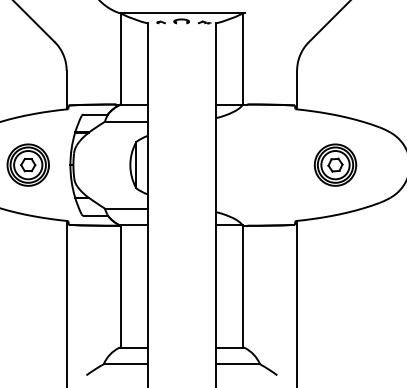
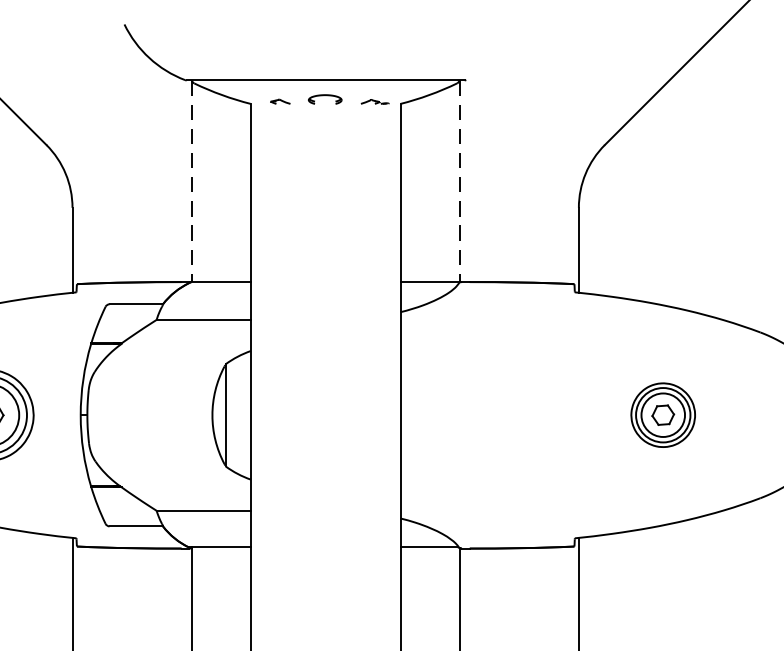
line: (120, 58) -> (190, 180), solid -> dashed
line: (242, 58) -> (458, 180), solid -> dashed
part: (335, 164) -> (663, 413), size x0.7

